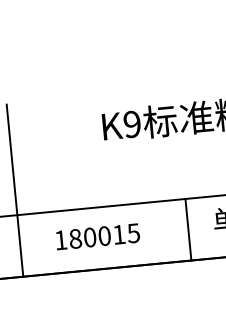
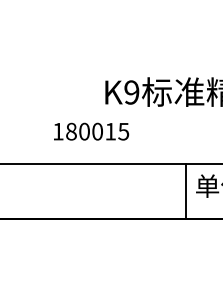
line: (14, 190) -> (21, 141), removed
line: (188, 228) -> (185, 190), moved
text: (97, 236) -> (91, 131), moved

